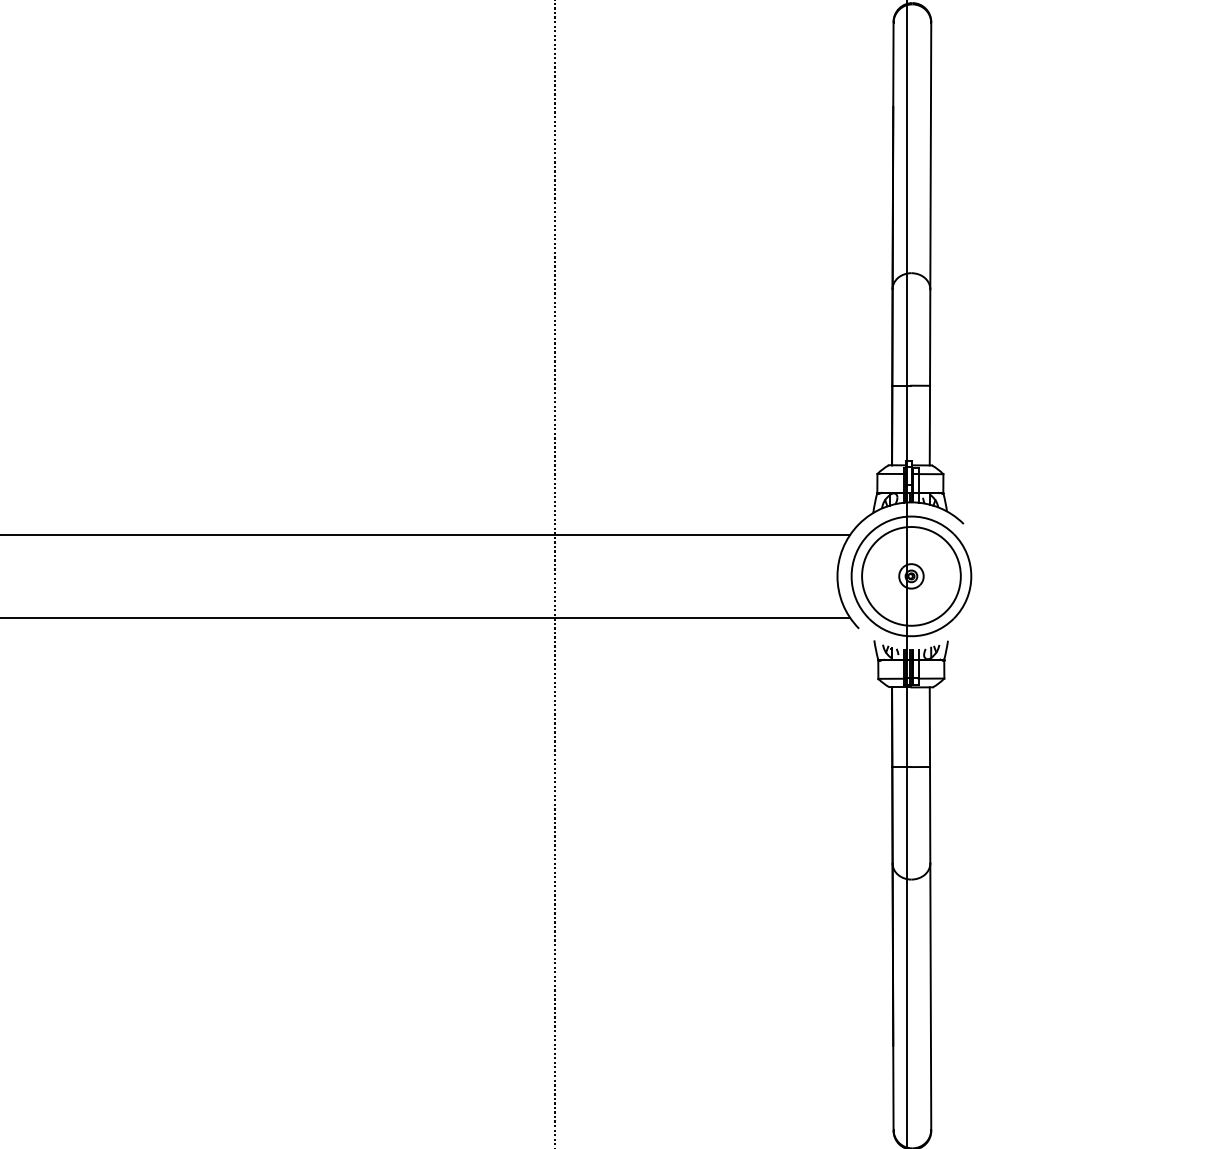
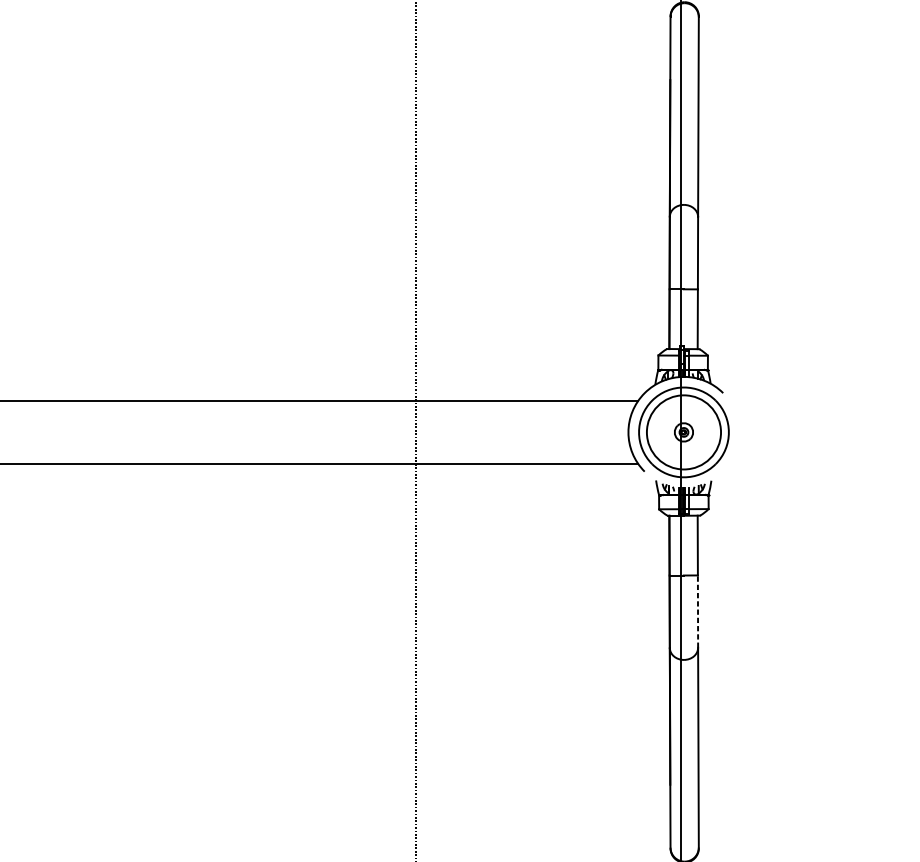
line: (930, 814) -> (698, 611), solid -> dashed

